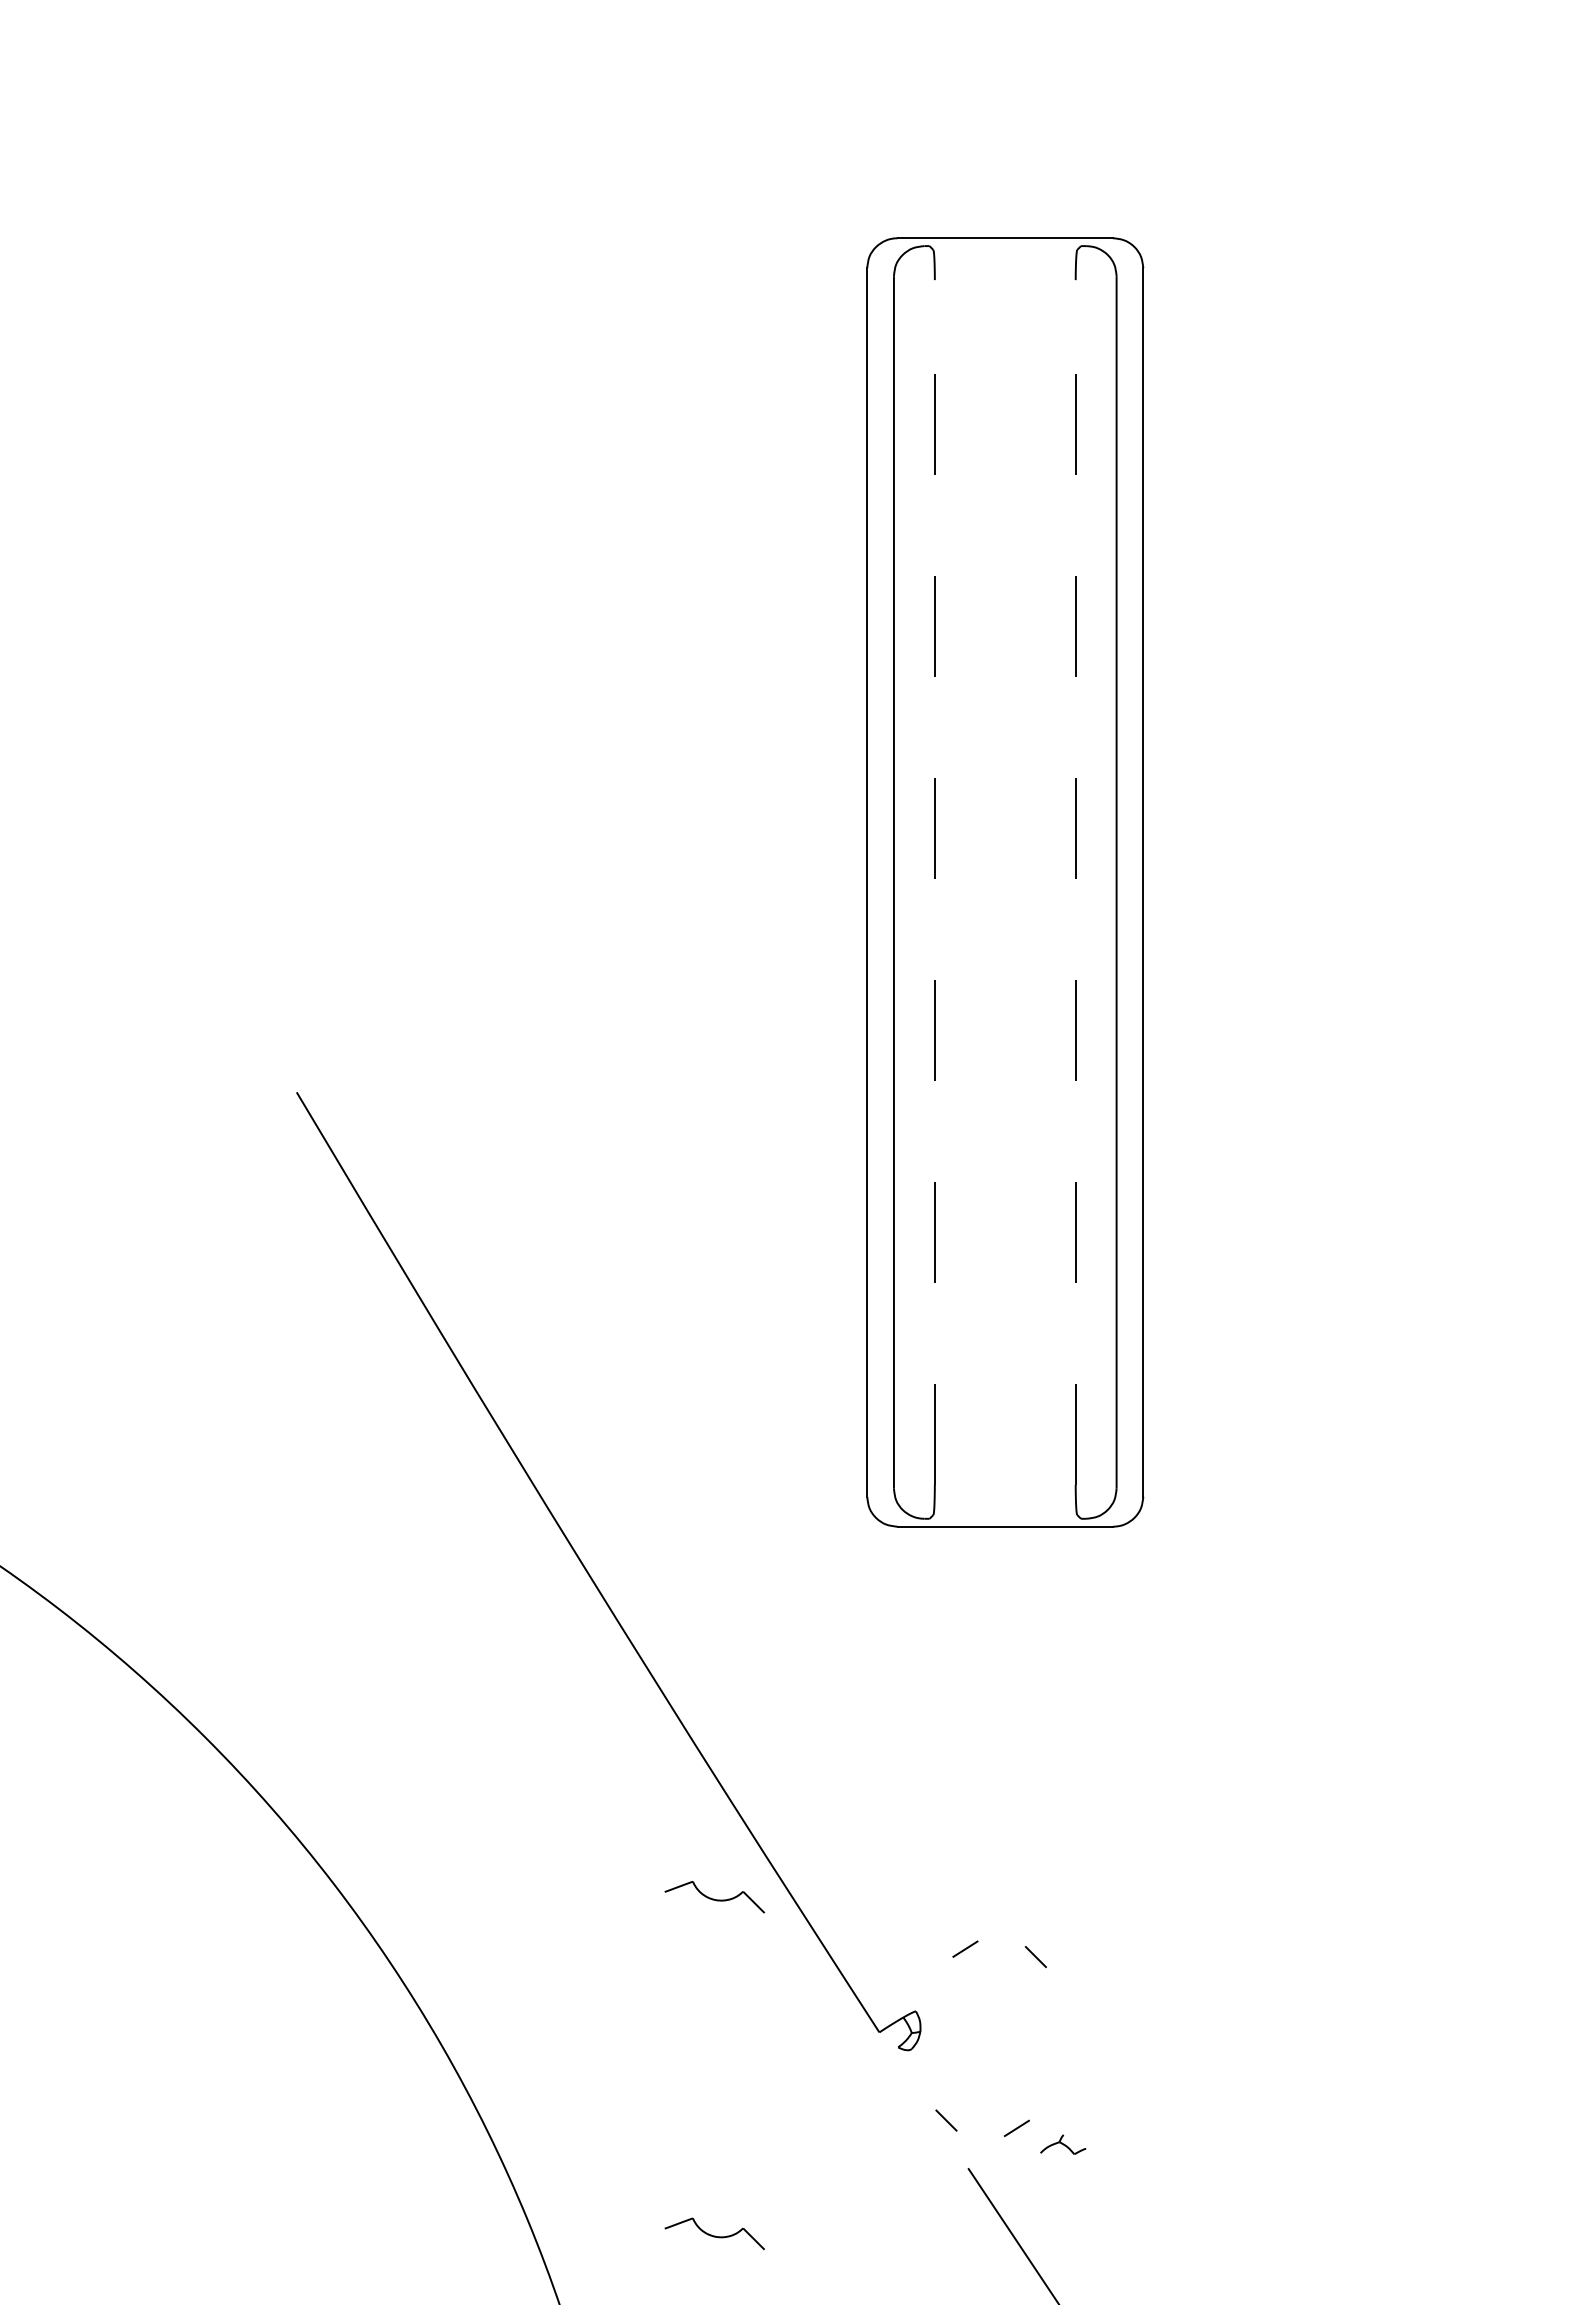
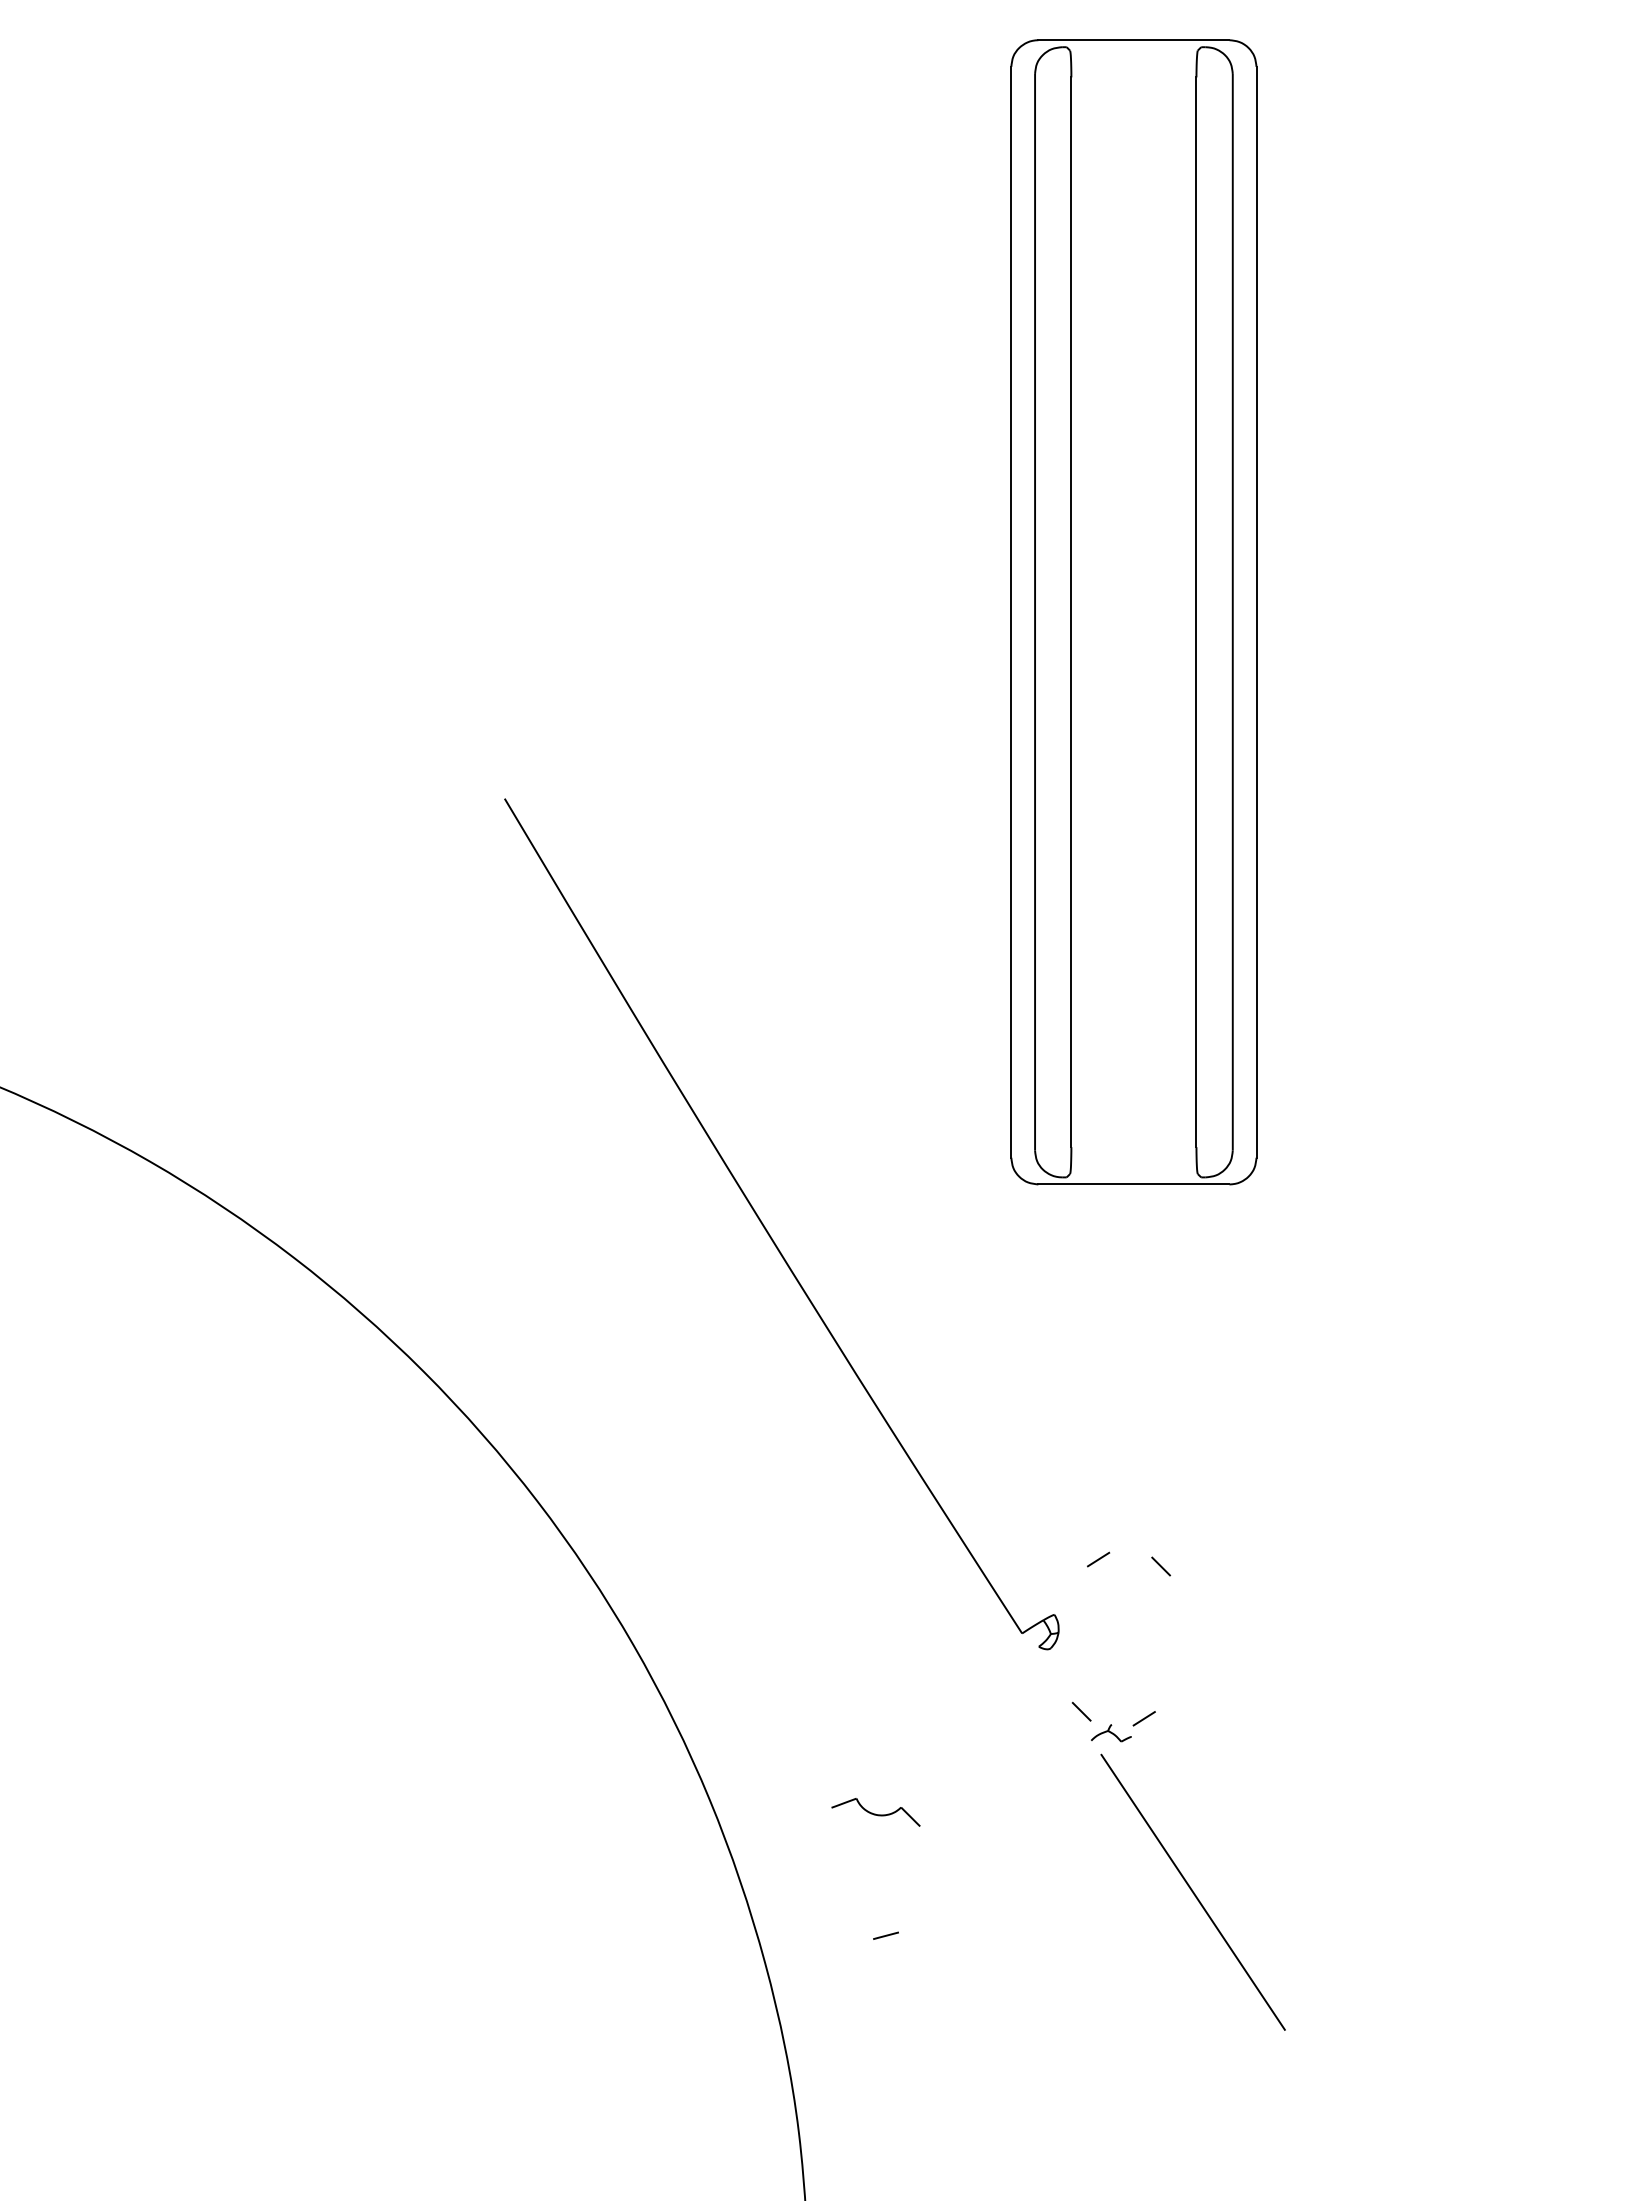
line: (934, 882) -> (1071, 612), dashed -> solid
line: (1075, 882) -> (1196, 612), dashed -> solid
part: (714, 1897) -> (875, 1513), removed
part: (1063, 2145) -> (1111, 1733), moved

